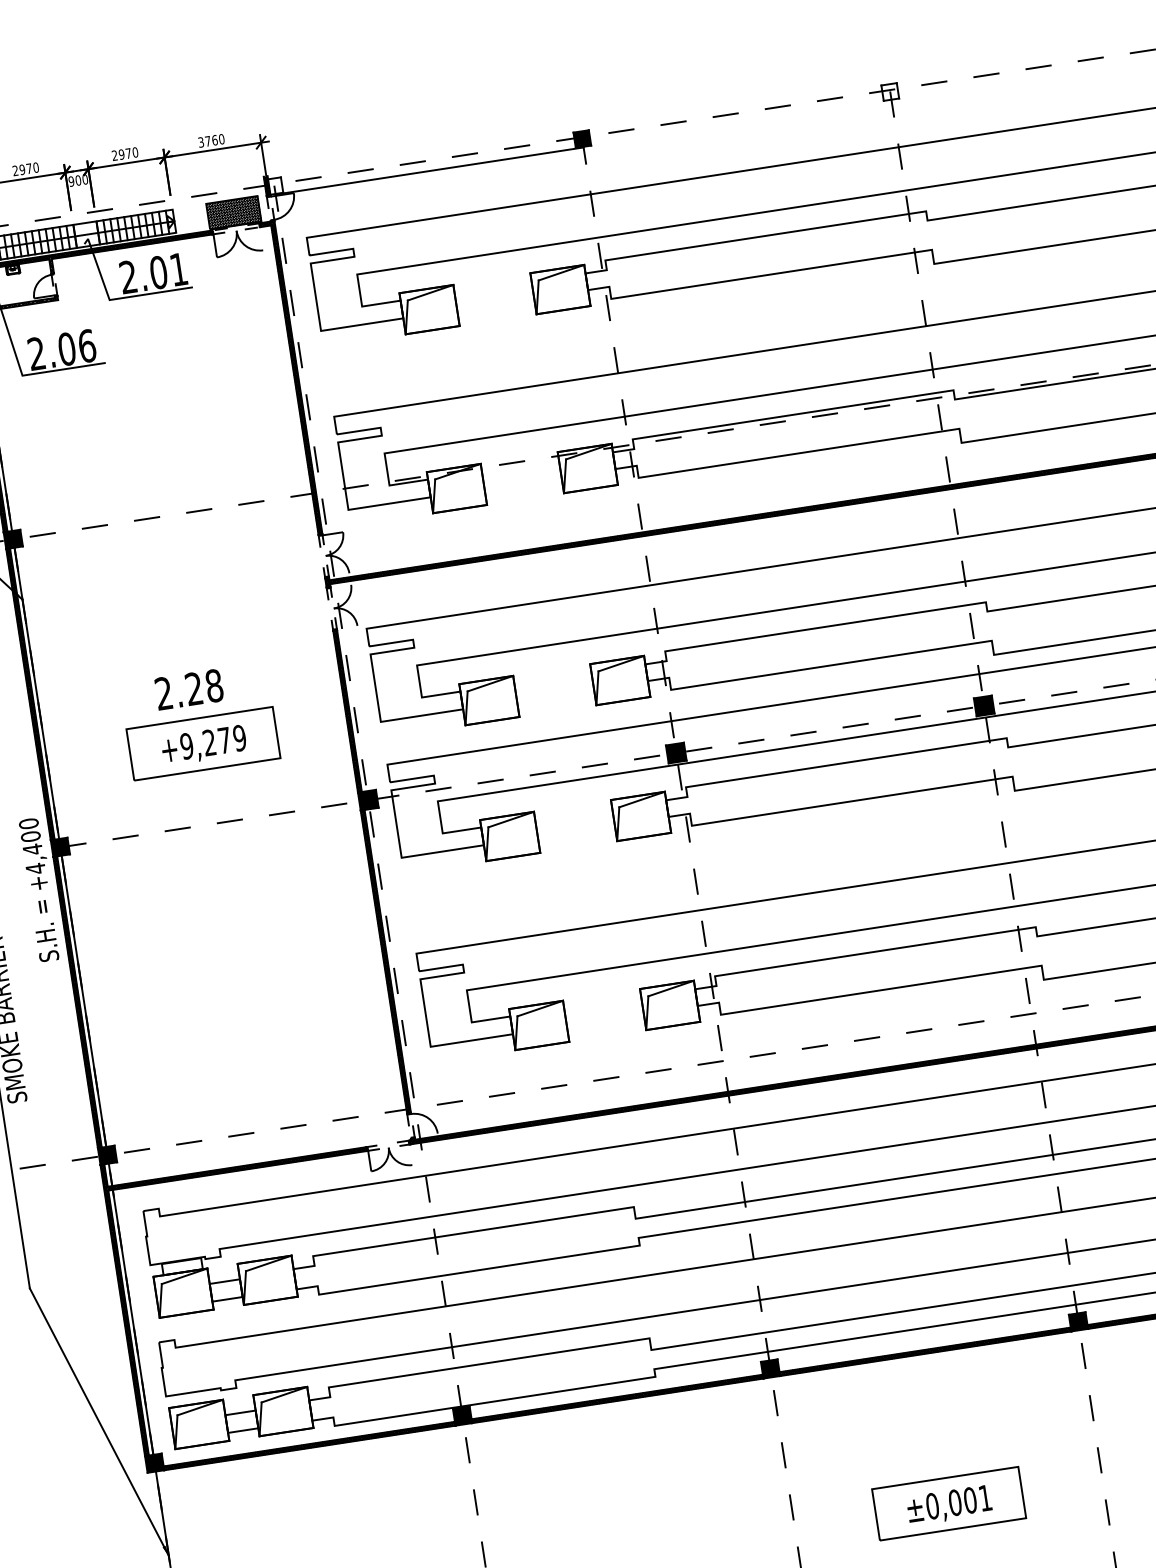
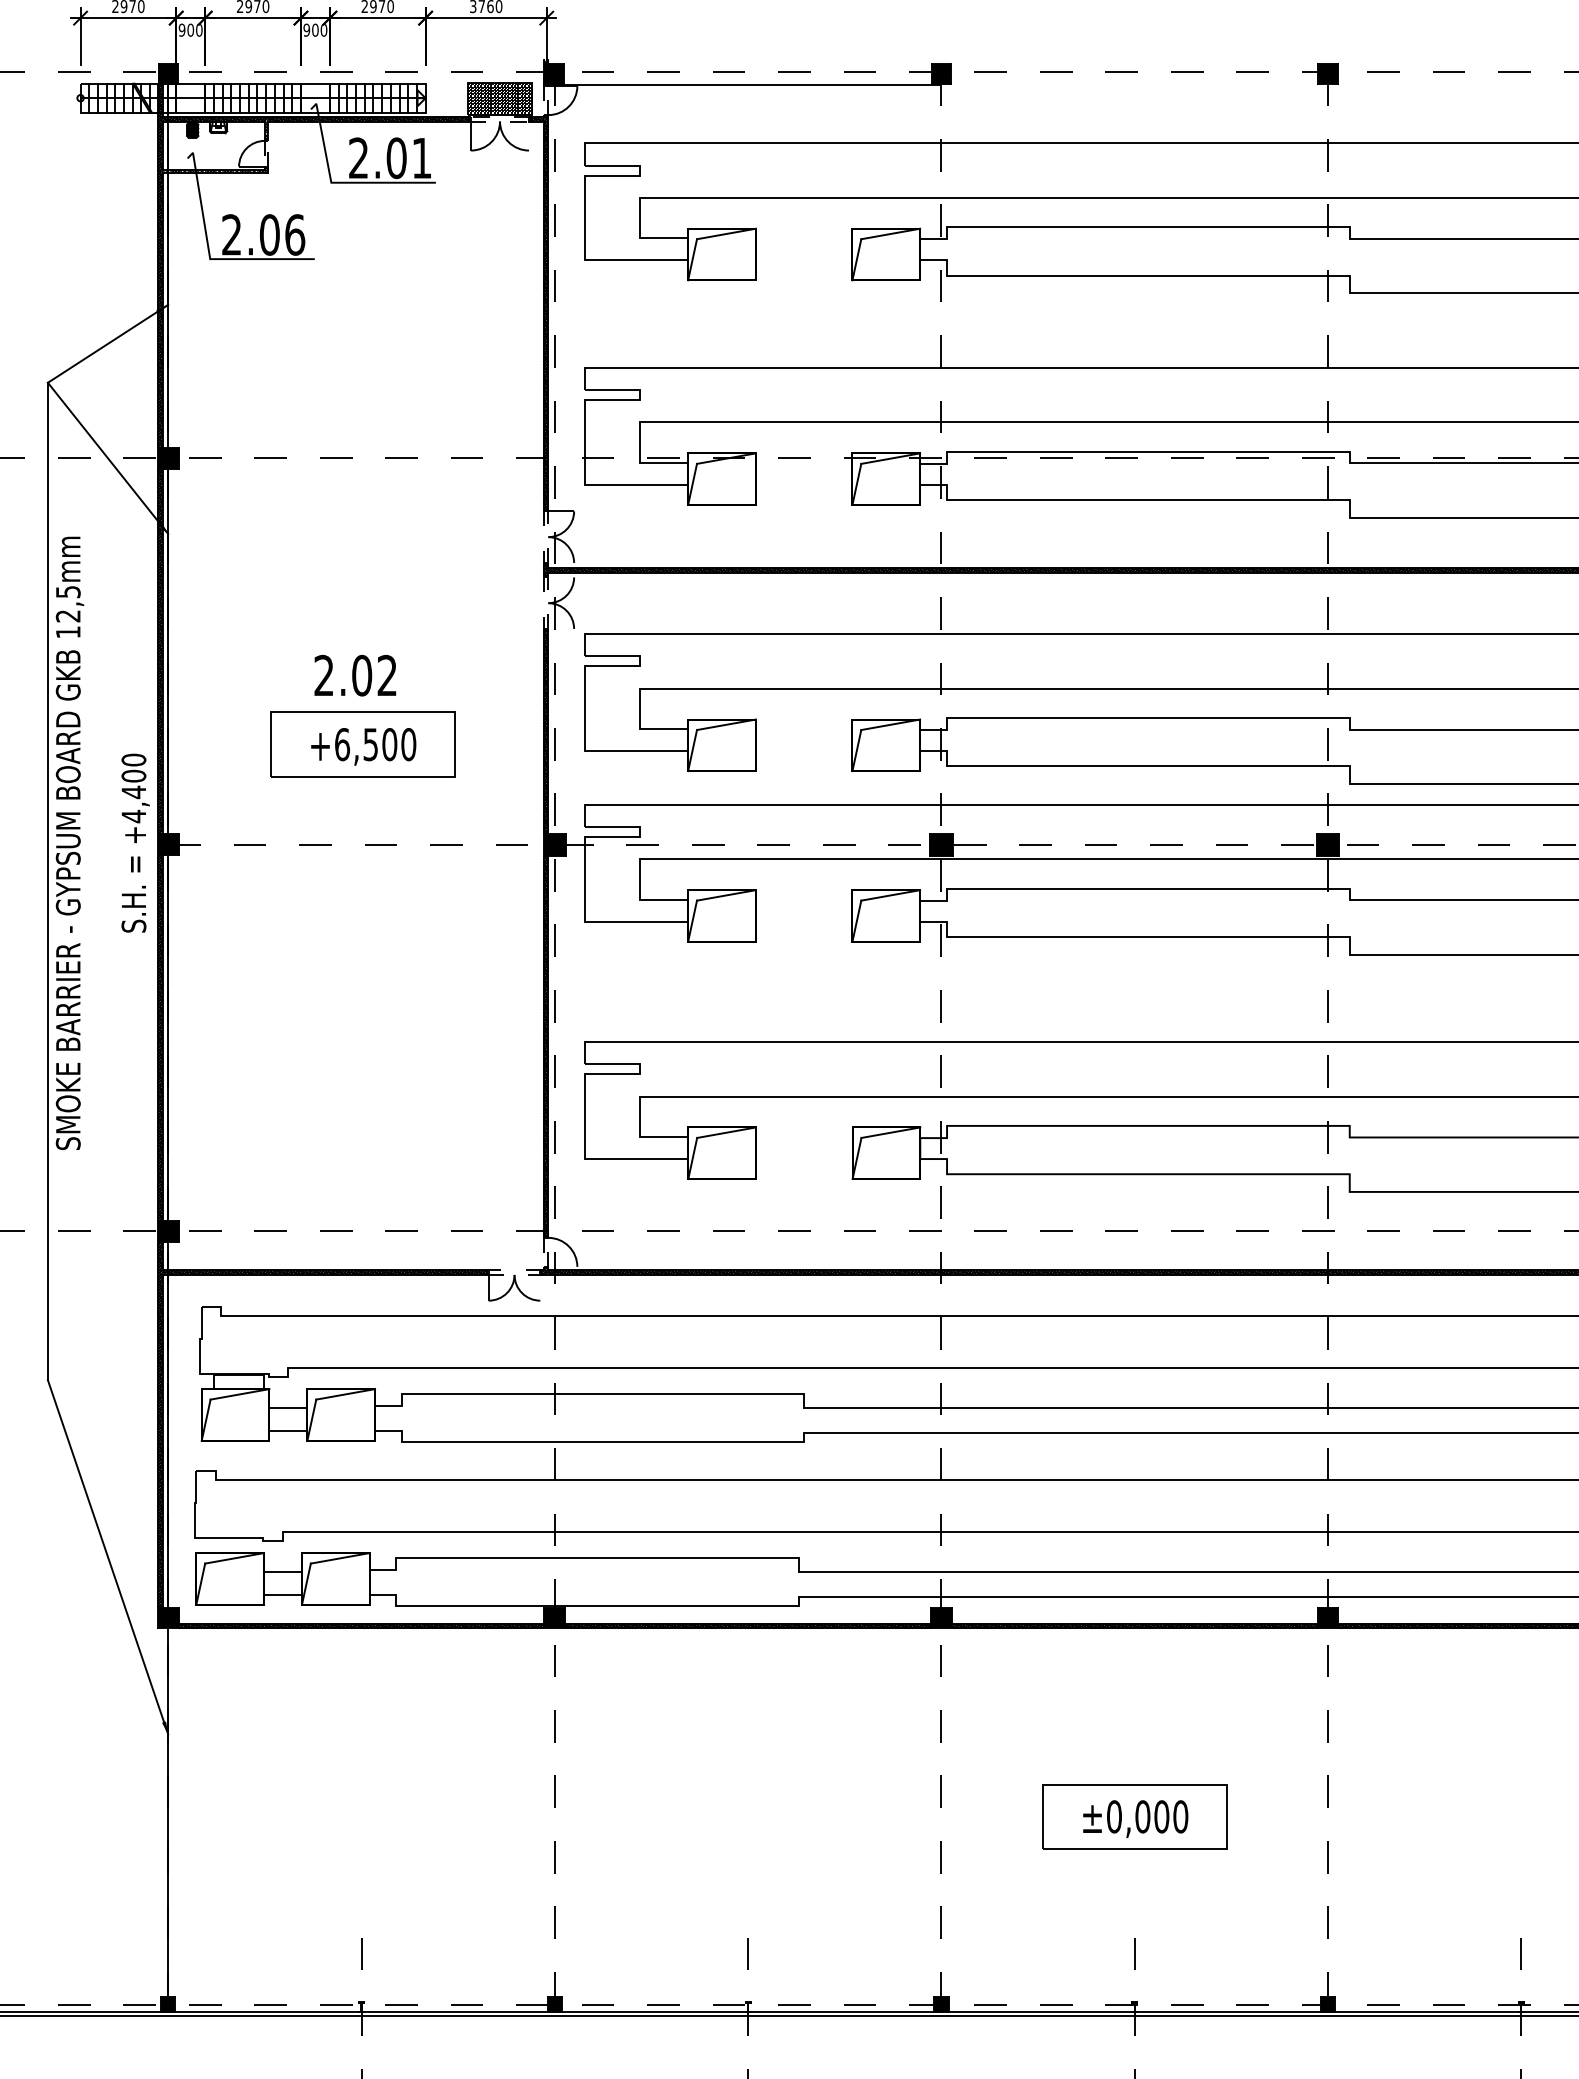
fill: (889, 91) -> (1327, 73), added
fill: (274, 185) -> (554, 73), added
text: (204, 687) -> (374, 675), 2.28 -> 2.02
text: (213, 742) -> (375, 744), +9,279 -> +6,500
text: (40, 889) -> (135, 842), moved
text: (985, 1497) -> (1180, 1816), ±0,001 -> ±0,000

